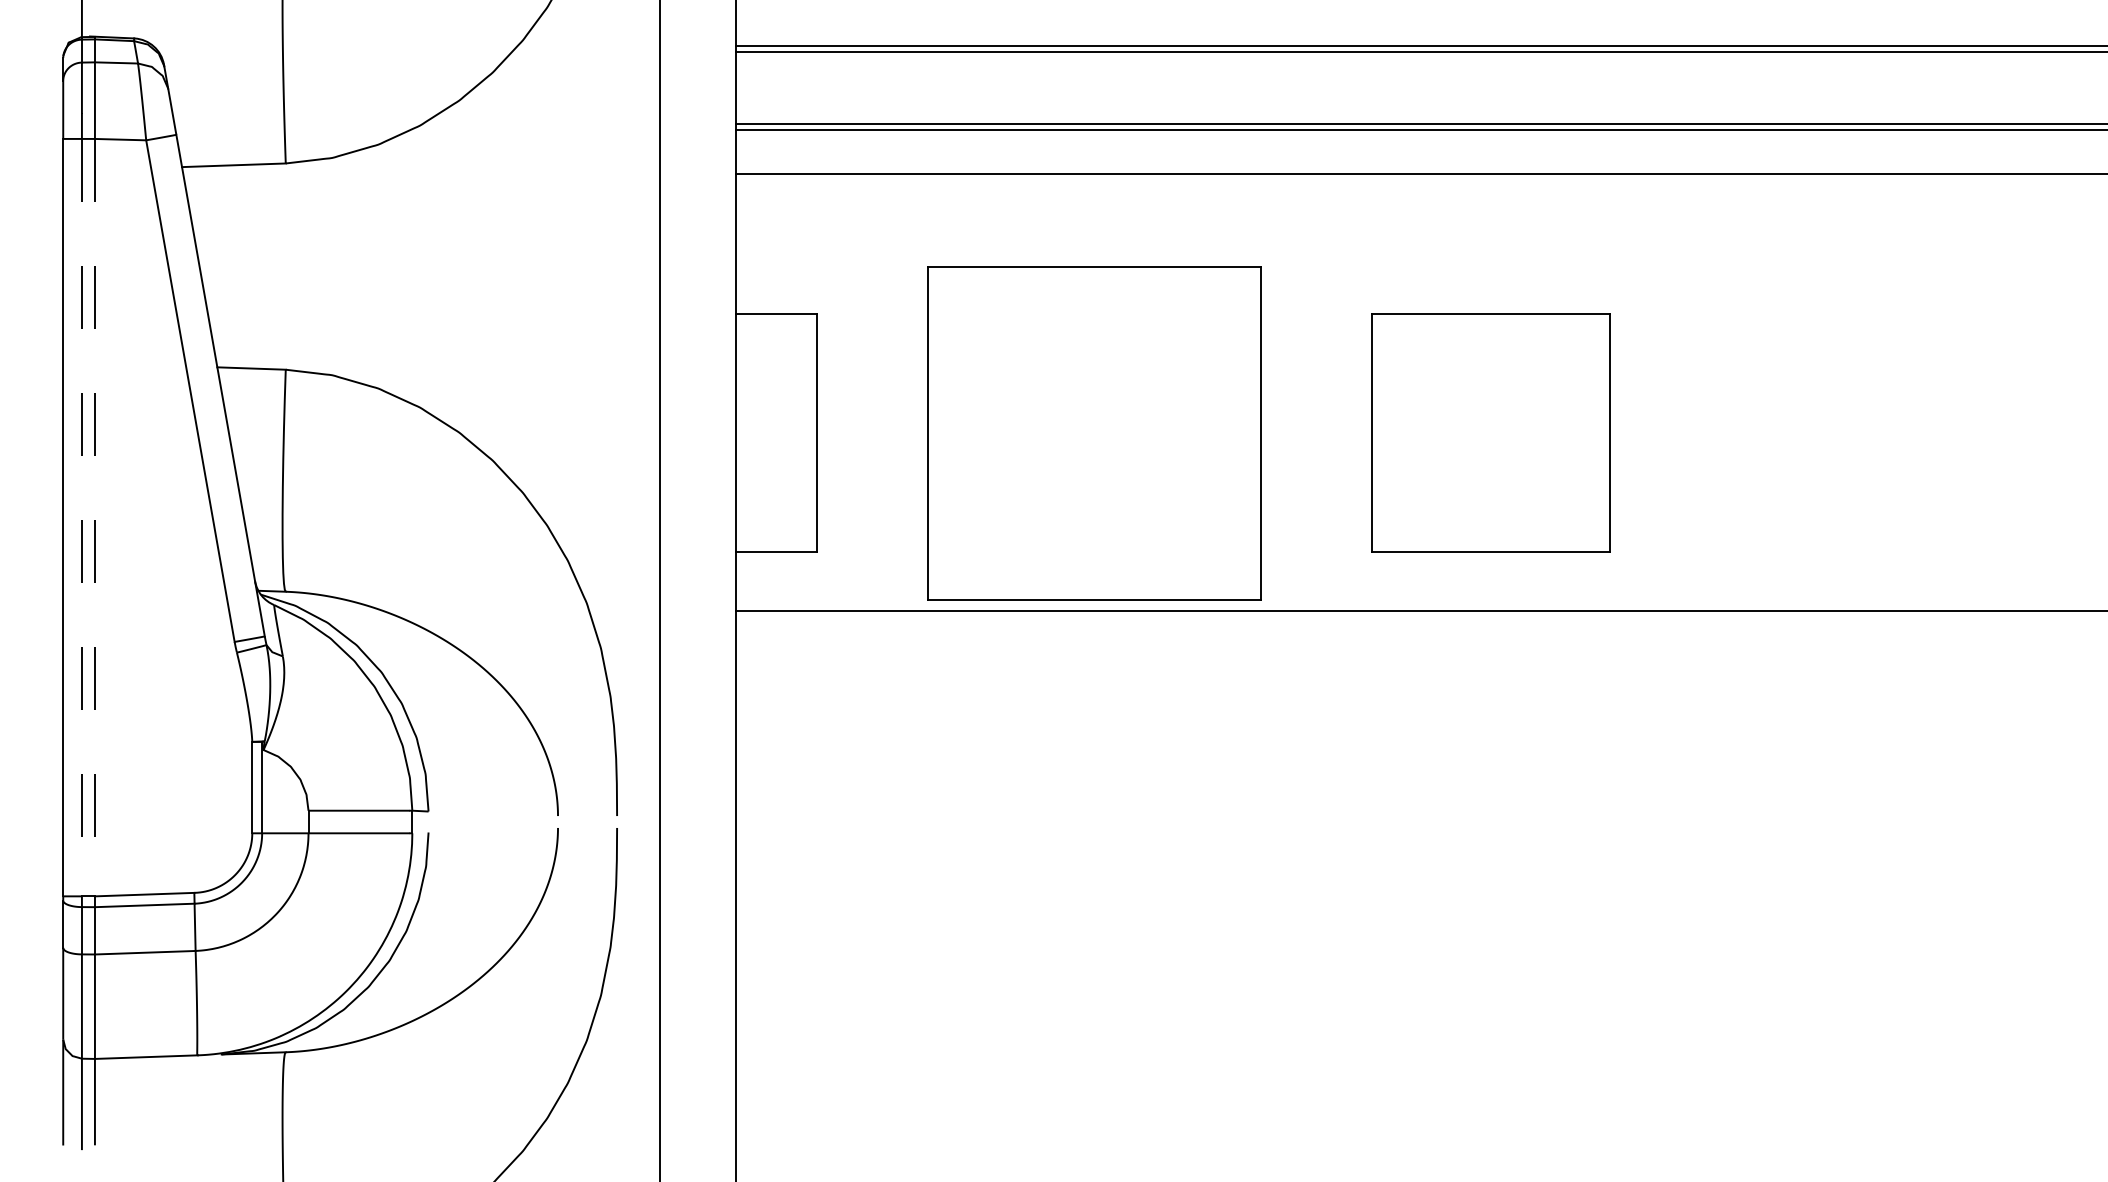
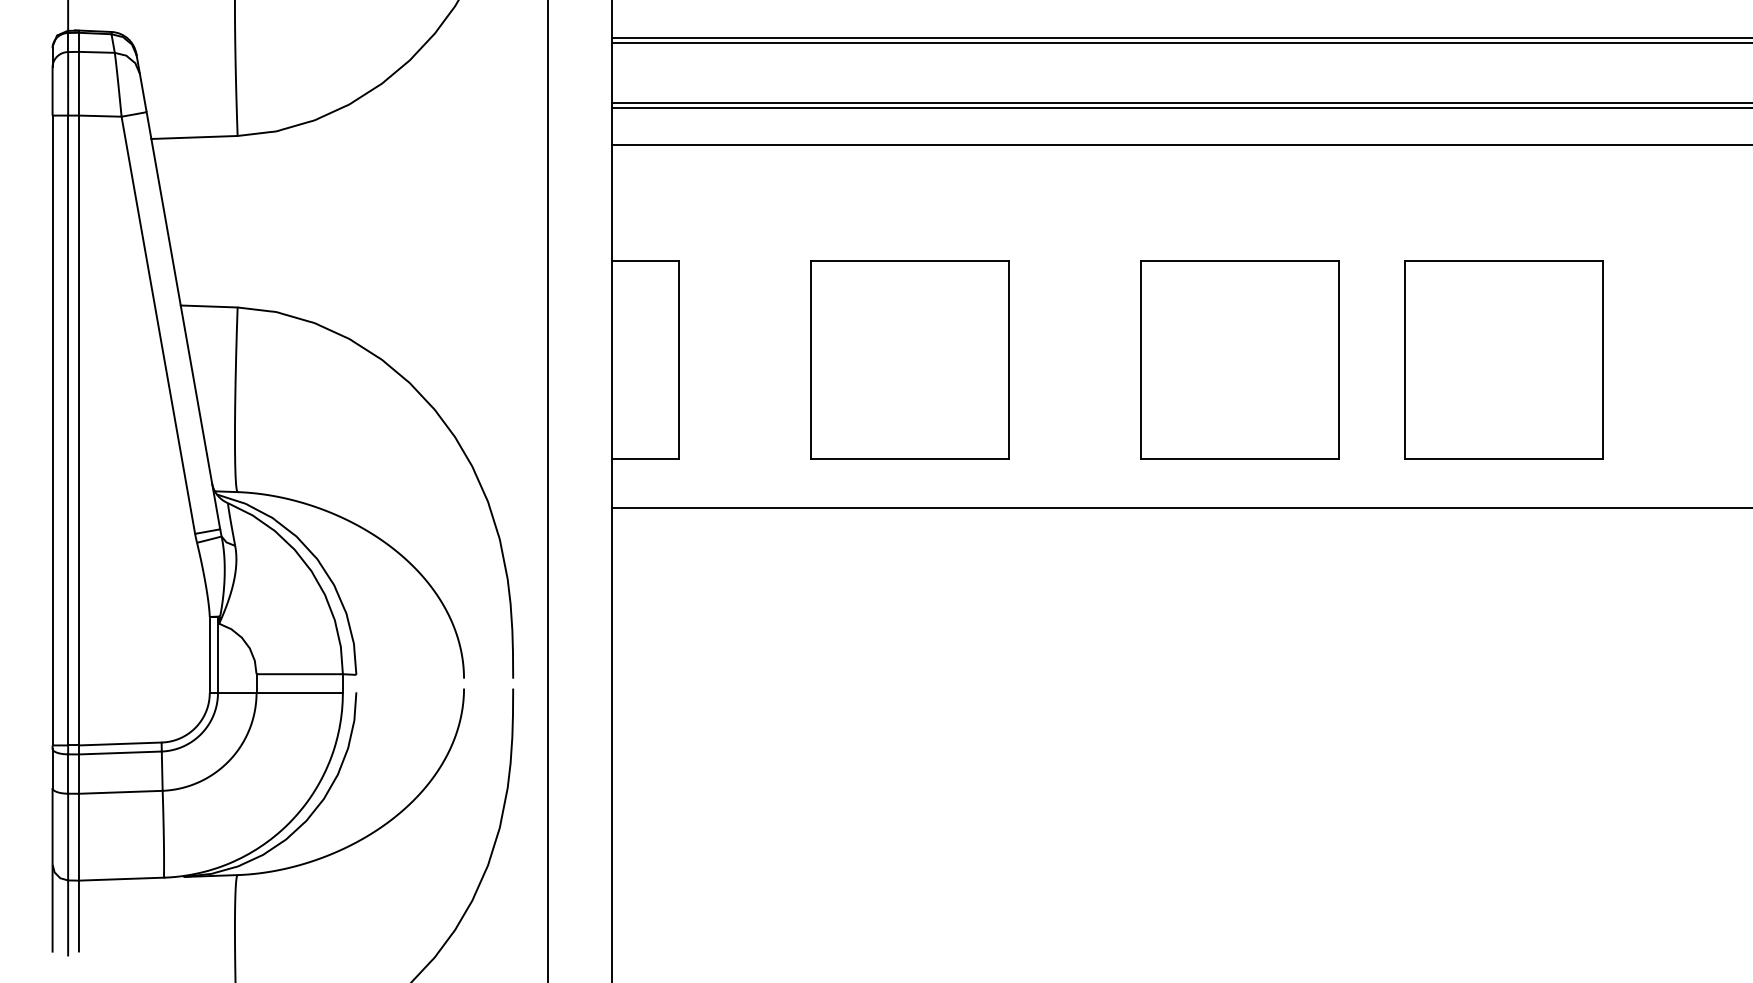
part: (1094, 432) -> (910, 359), size x0.71
part: (1808, 432) -> (1503, 359), added
line: (81, 517) -> (67, 430), dashed -> solid
line: (94, 517) -> (78, 430), dashed -> solid

